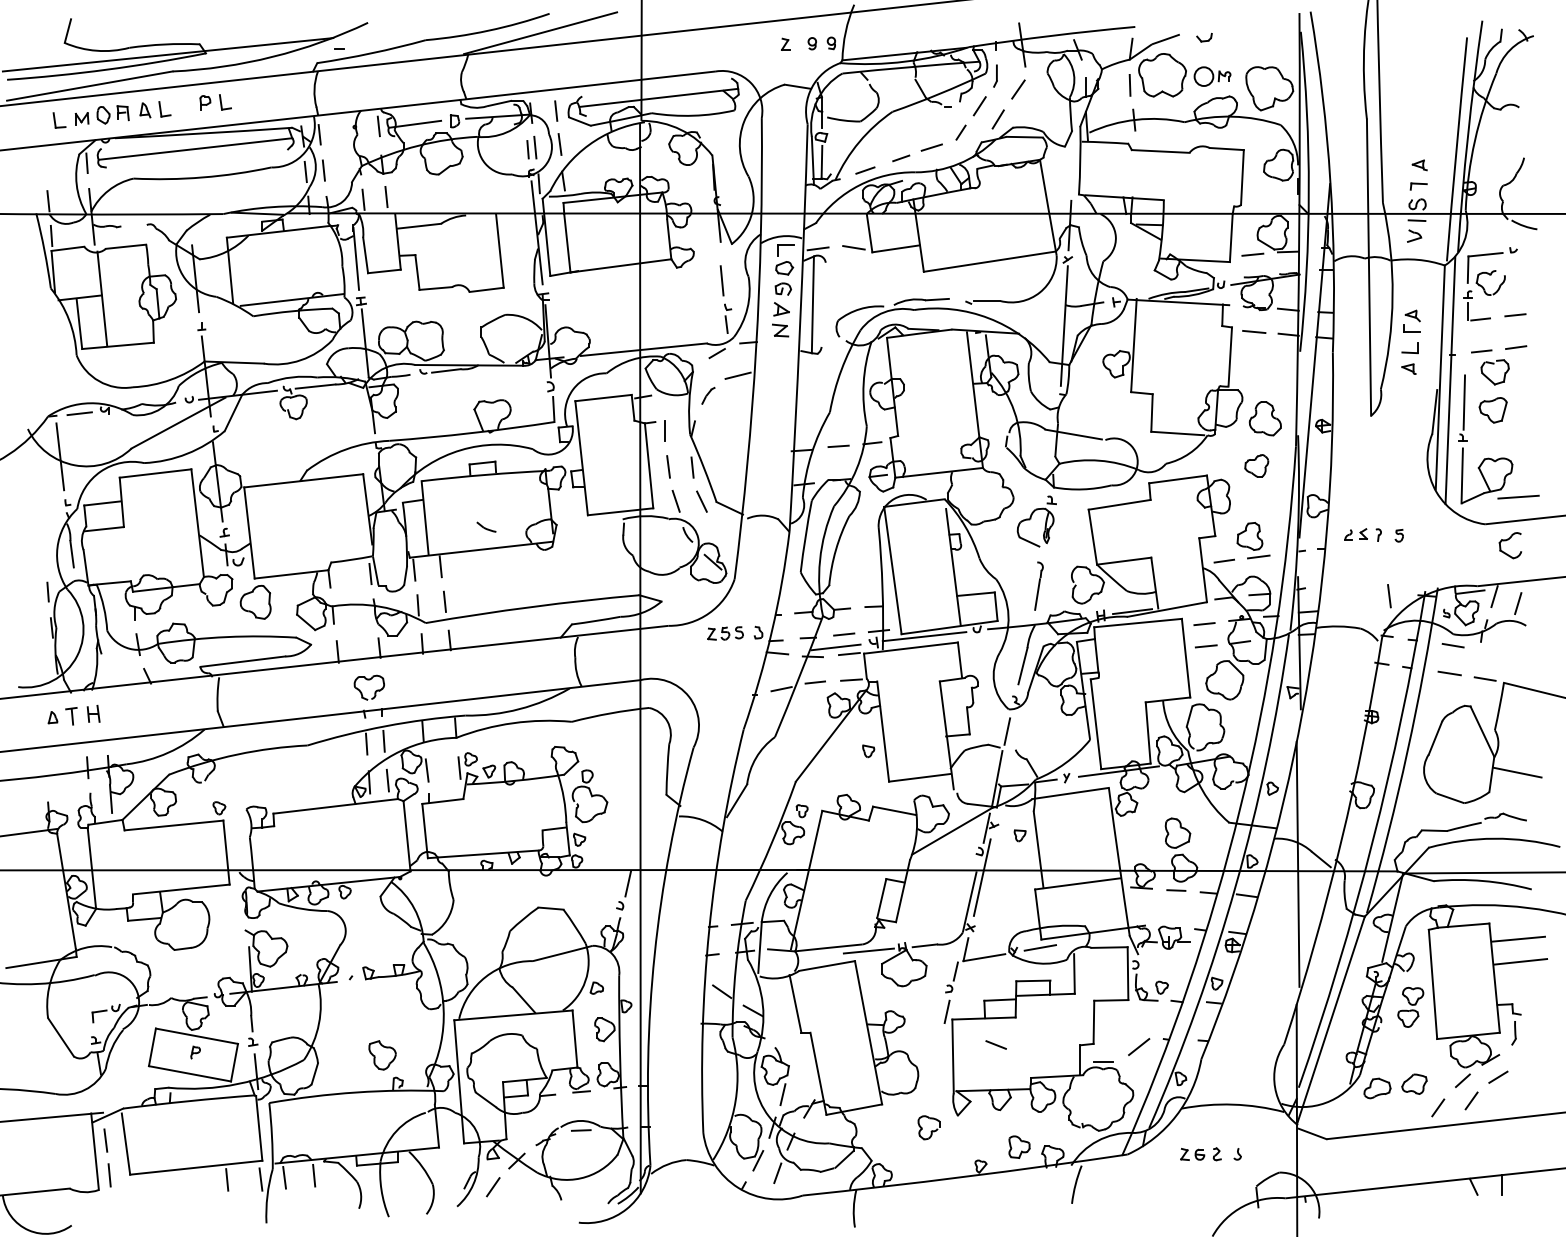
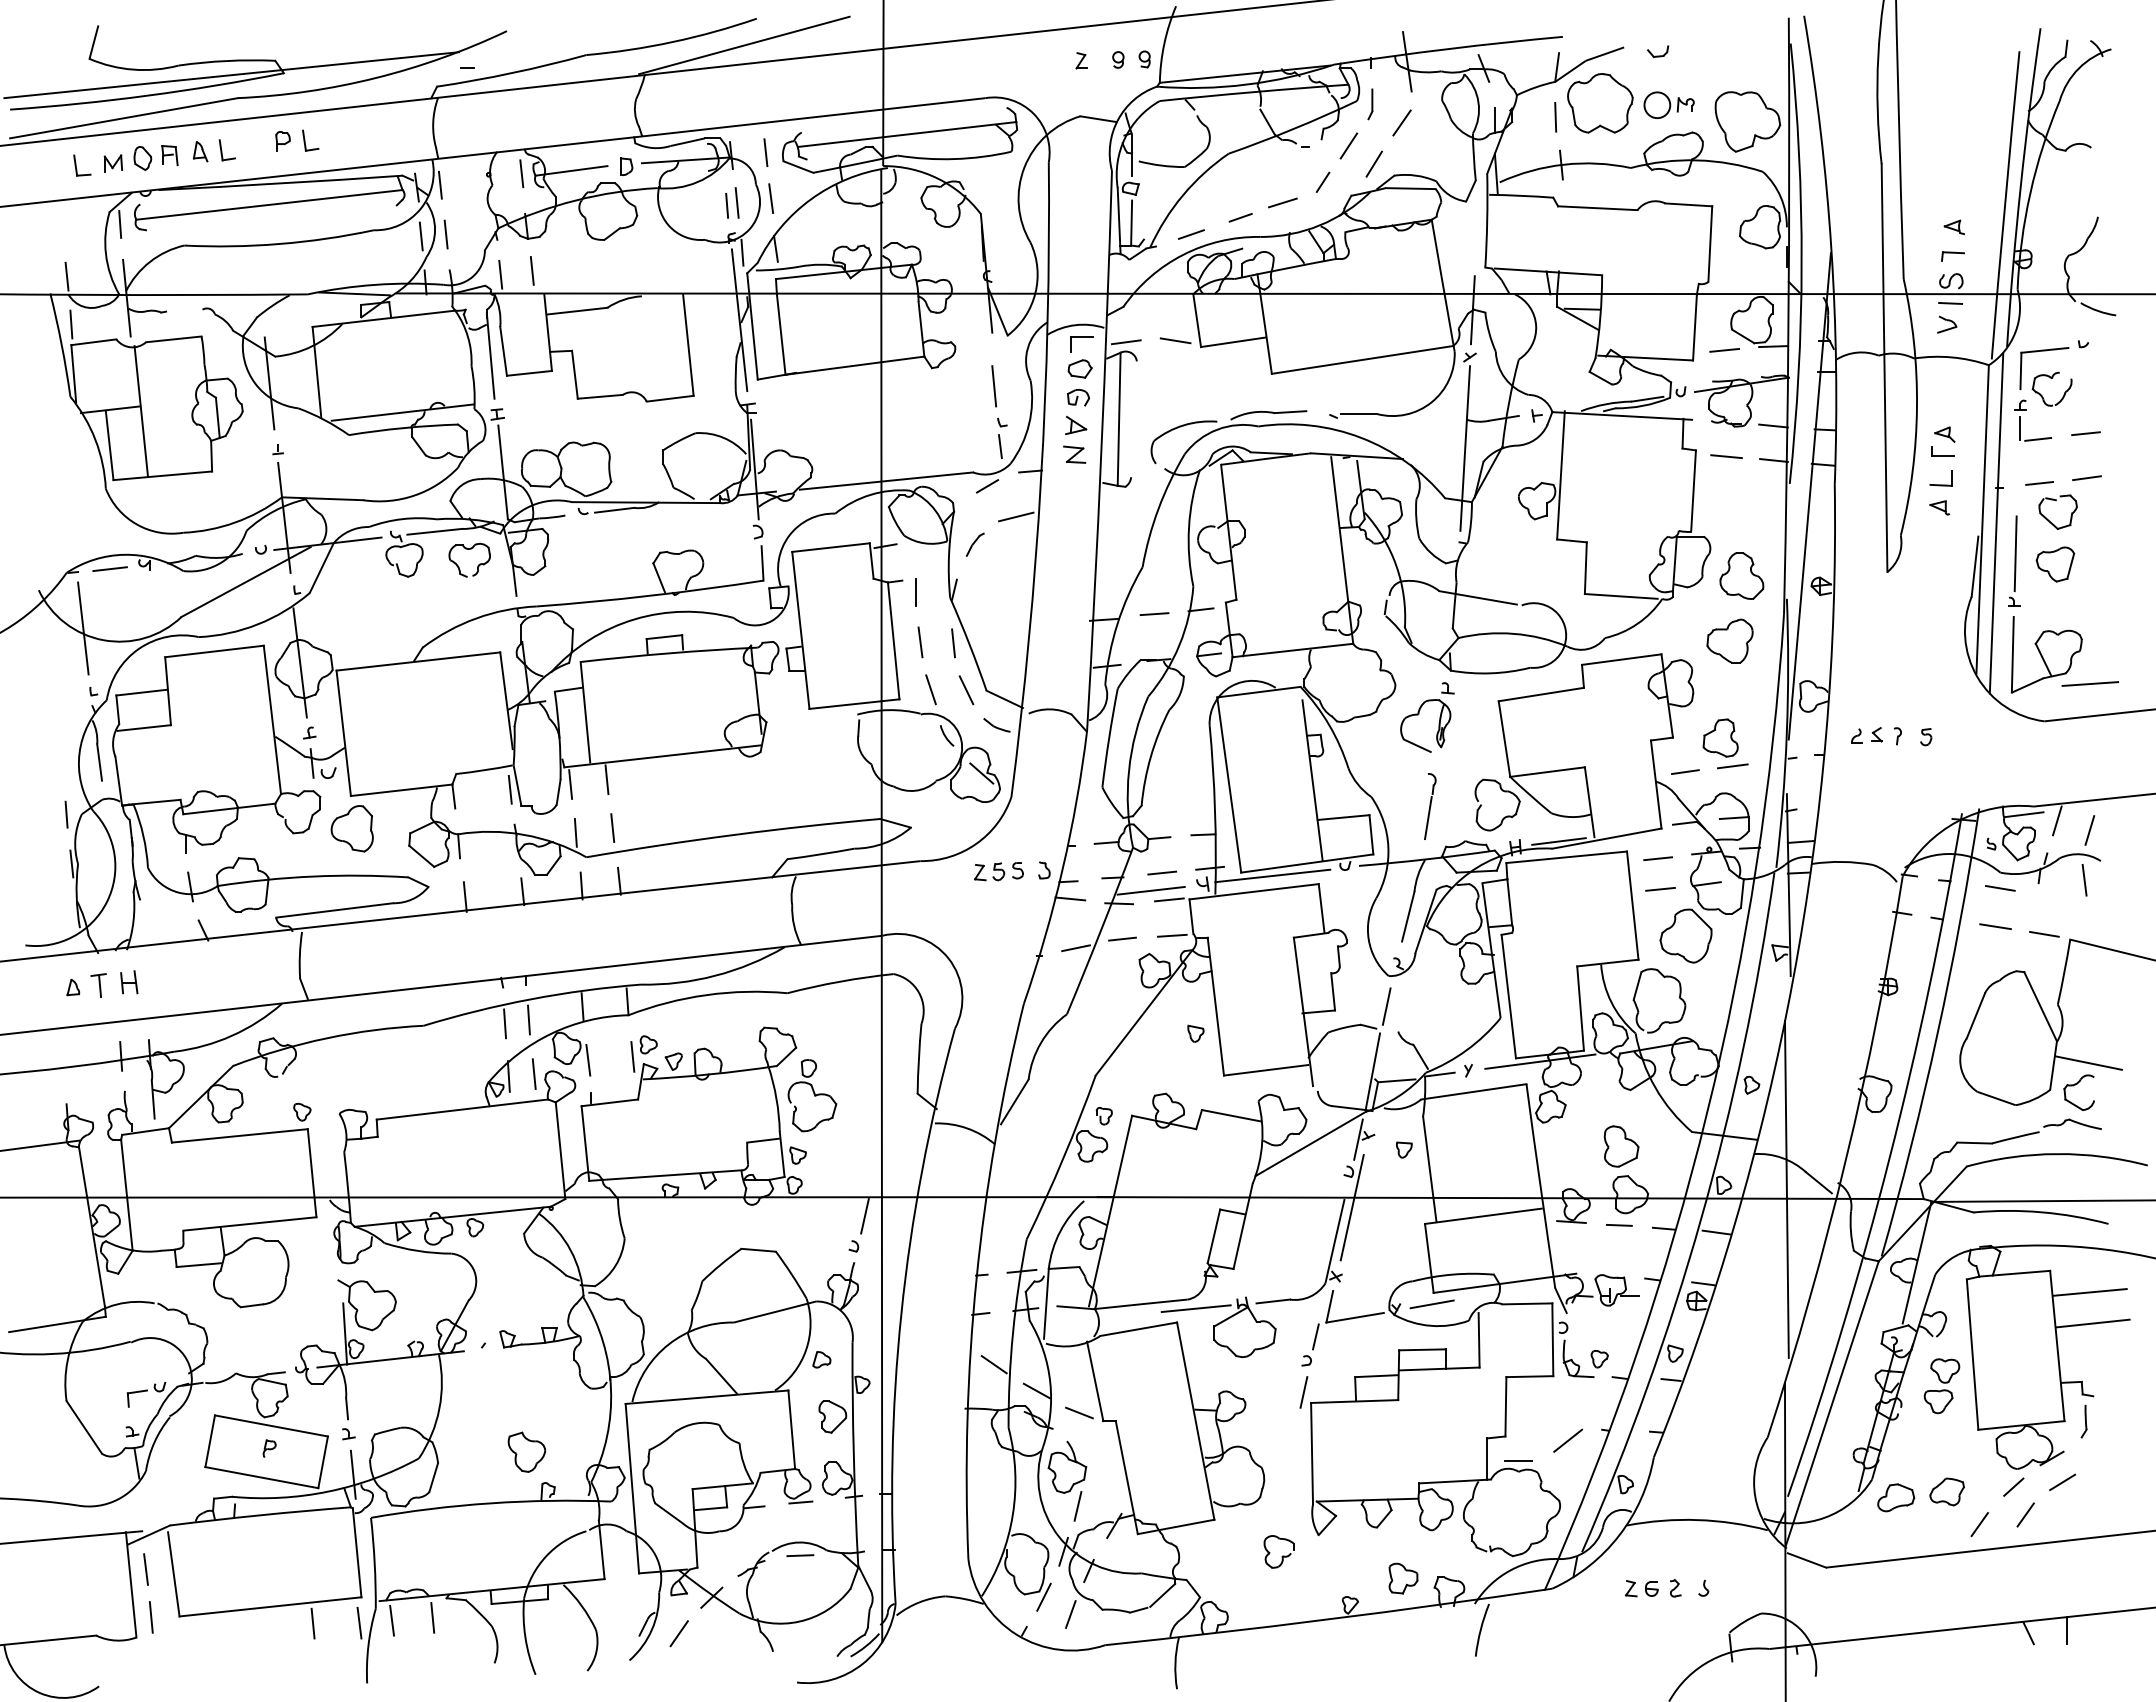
part: (1256, 465) -> (1729, 640), size x1.43
part: (486, 527) -> (996, 725), moved
part: (1507, 540) -> (2075, 1085), moved
line: (1389, 596) -> (2084, 880), moved
part: (369, 679) -> (469, 549), moved
line: (996, 1044) -> (1079, 1412), moved

